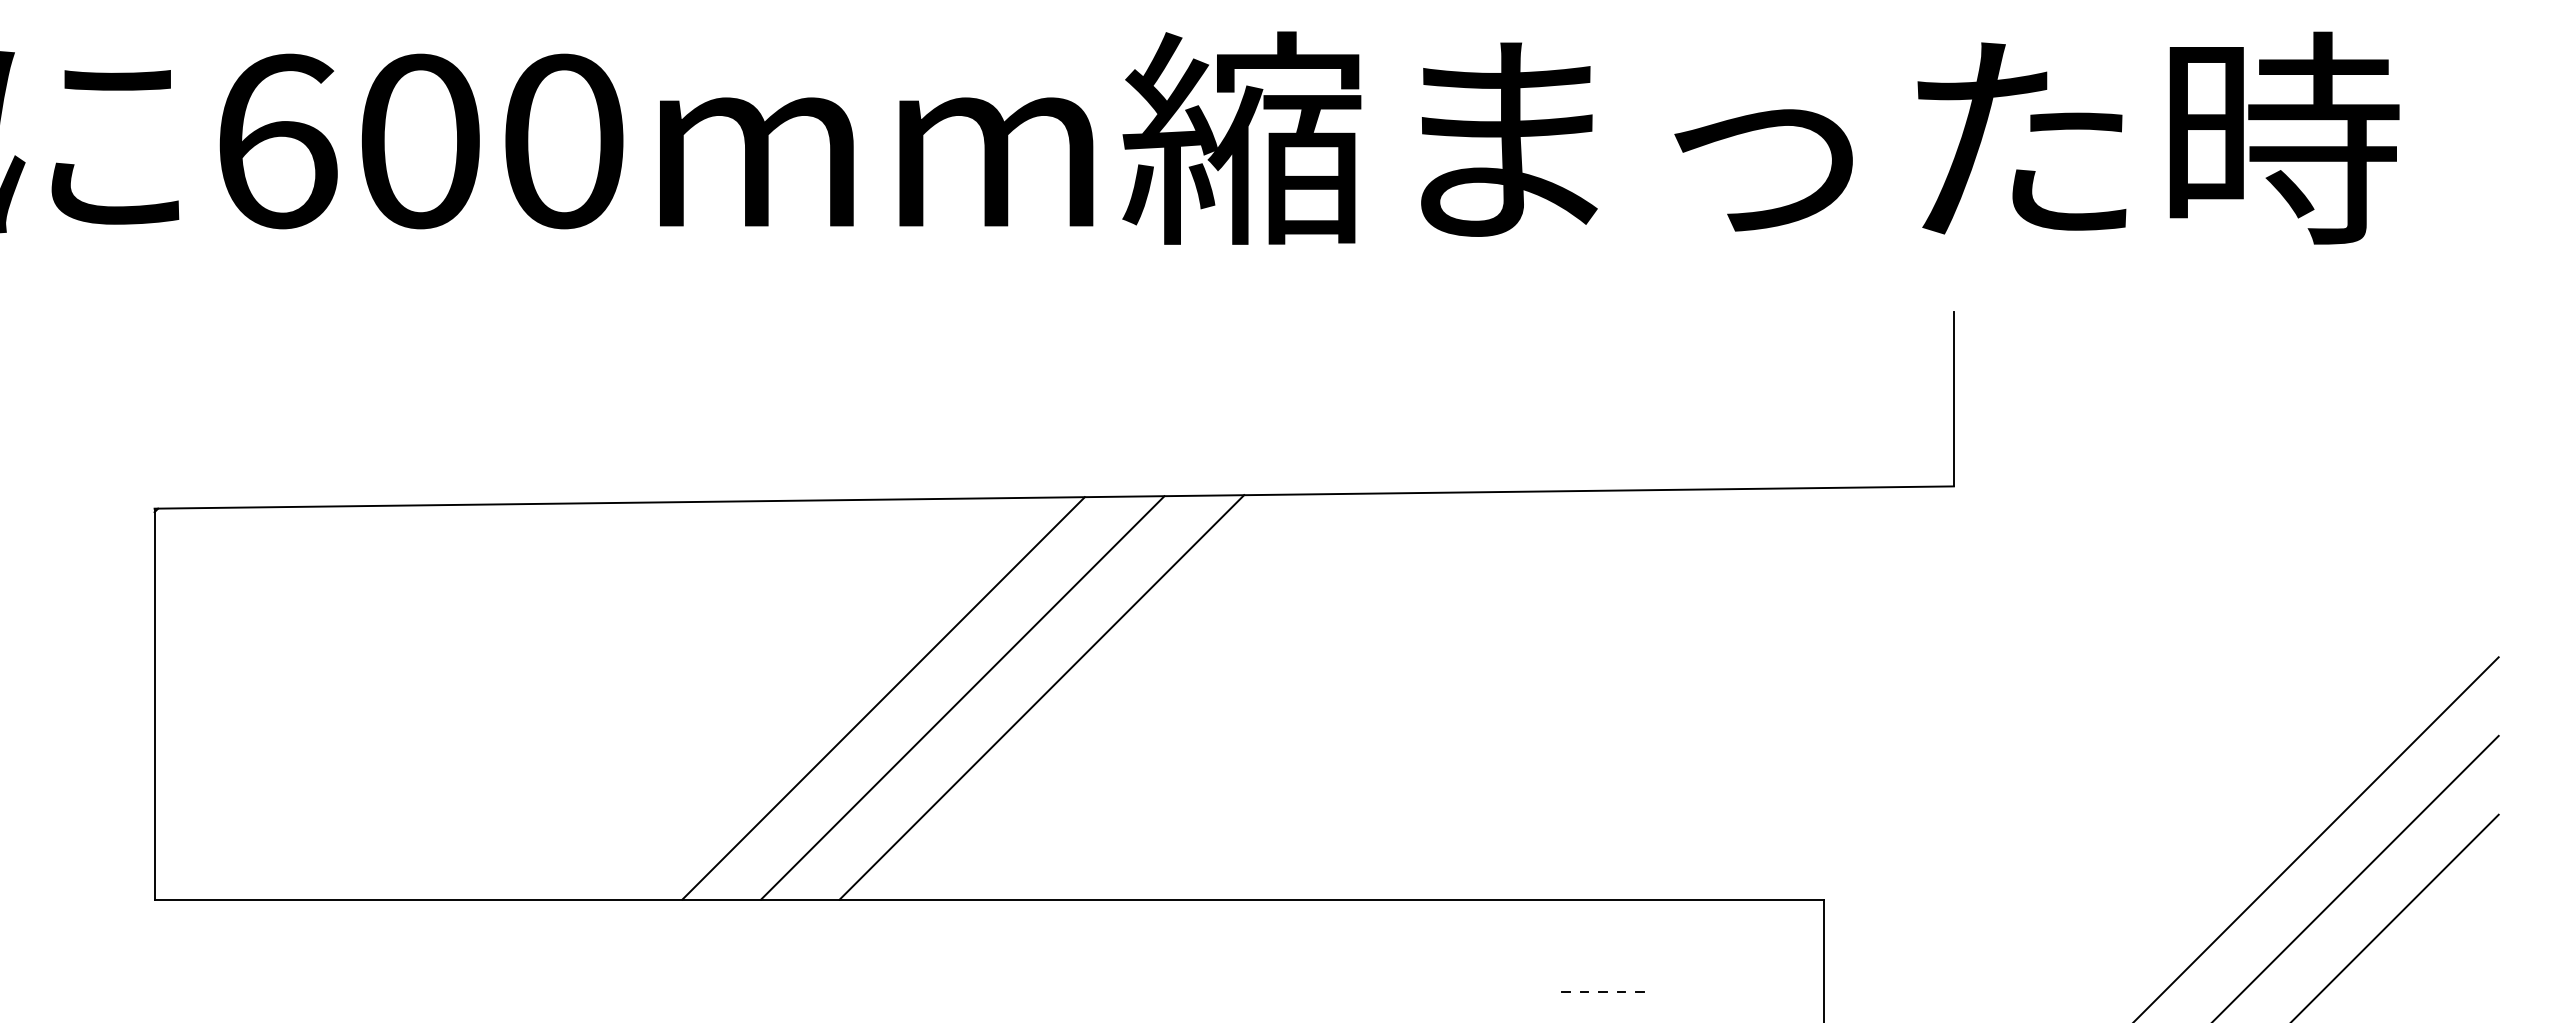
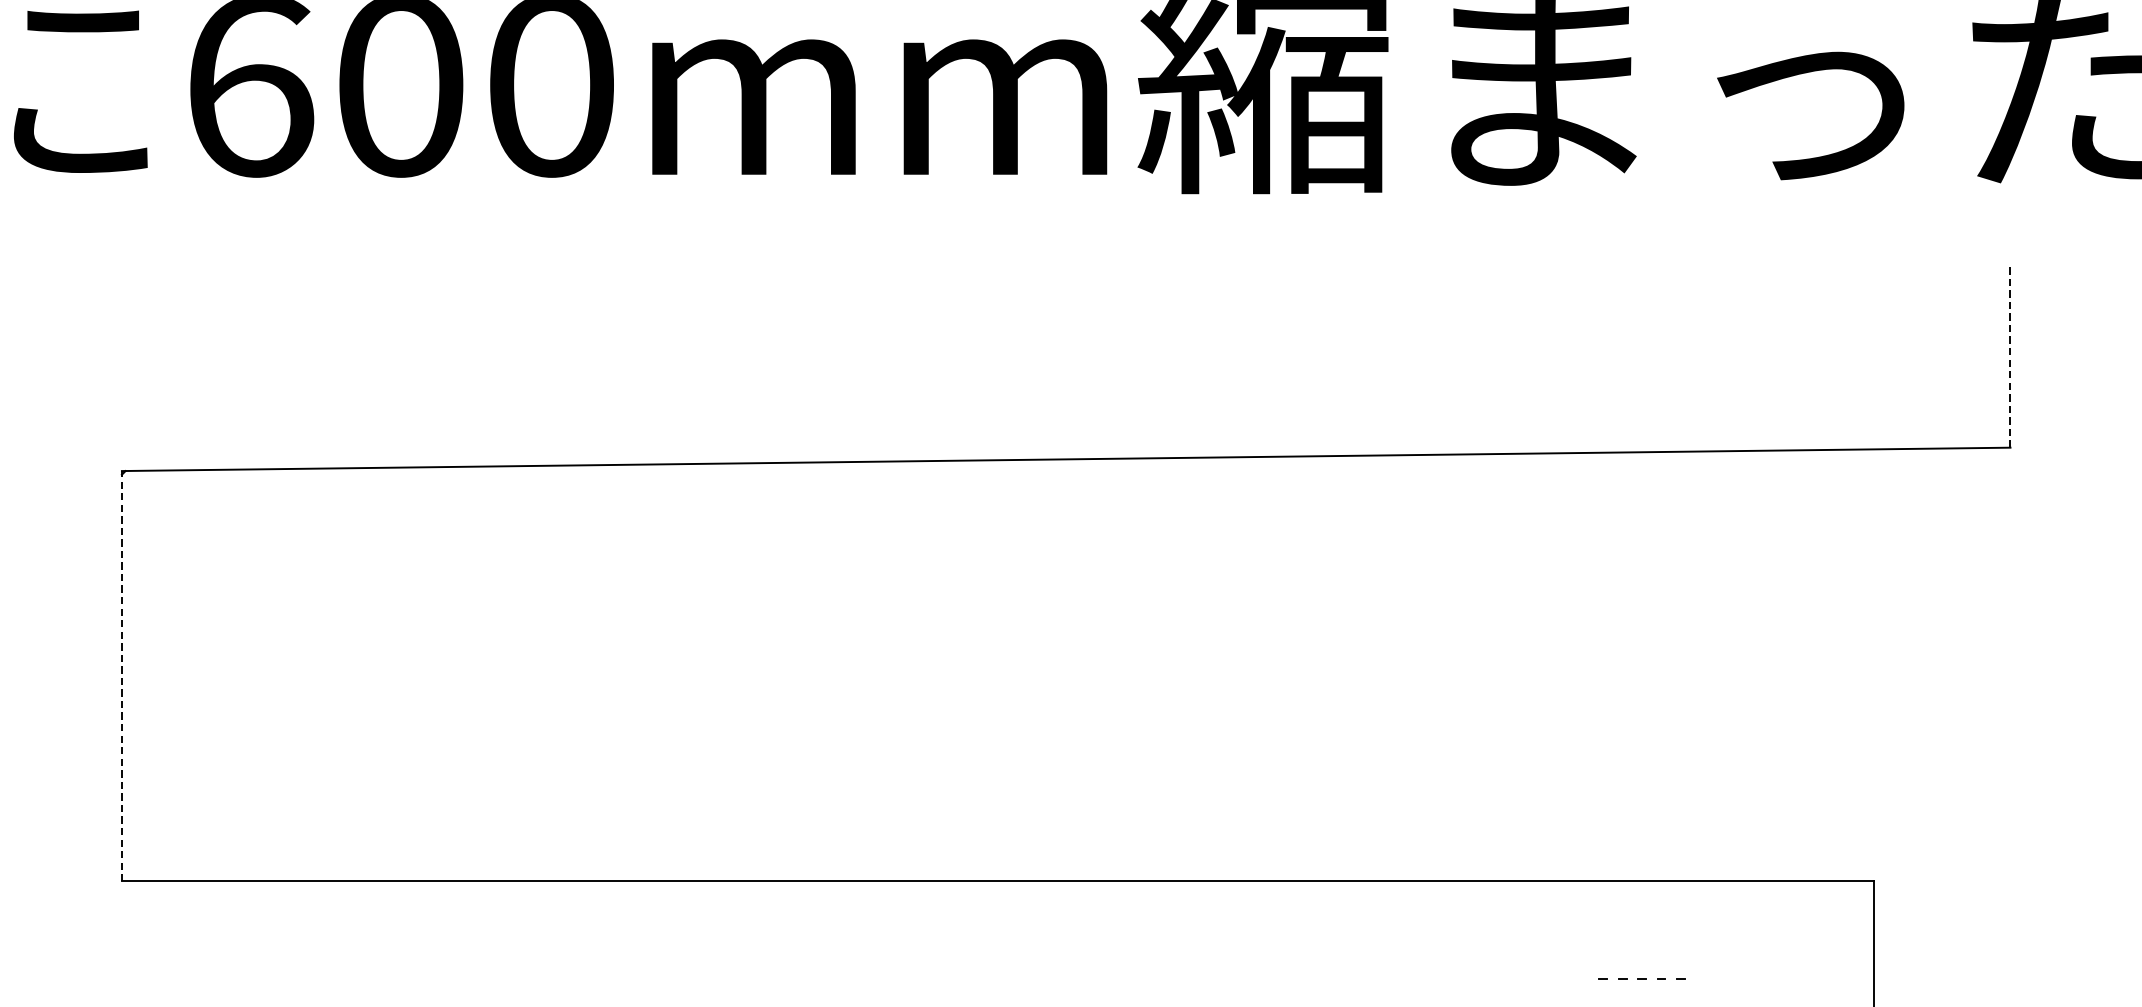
line: (1953, 398) -> (2010, 355), solid -> dashed
line: (962, 697) -> (969, 669), removed
line: (1041, 697) -> (1052, 669), removed
line: (883, 698) -> (886, 670), removed
line: (154, 704) -> (121, 676), solid -> dashed

